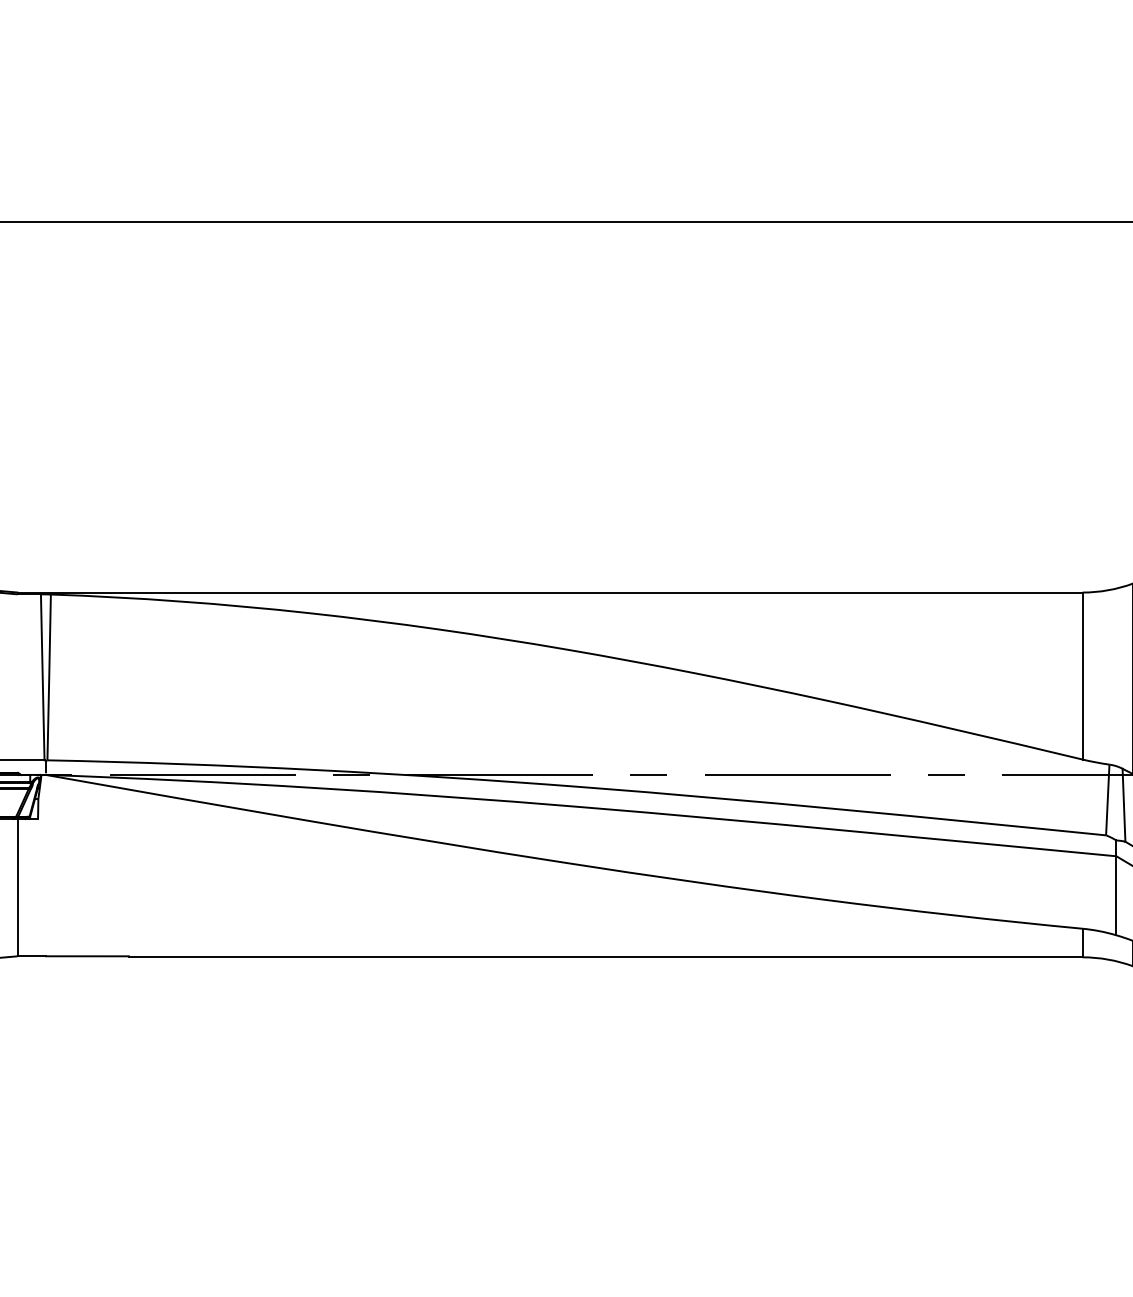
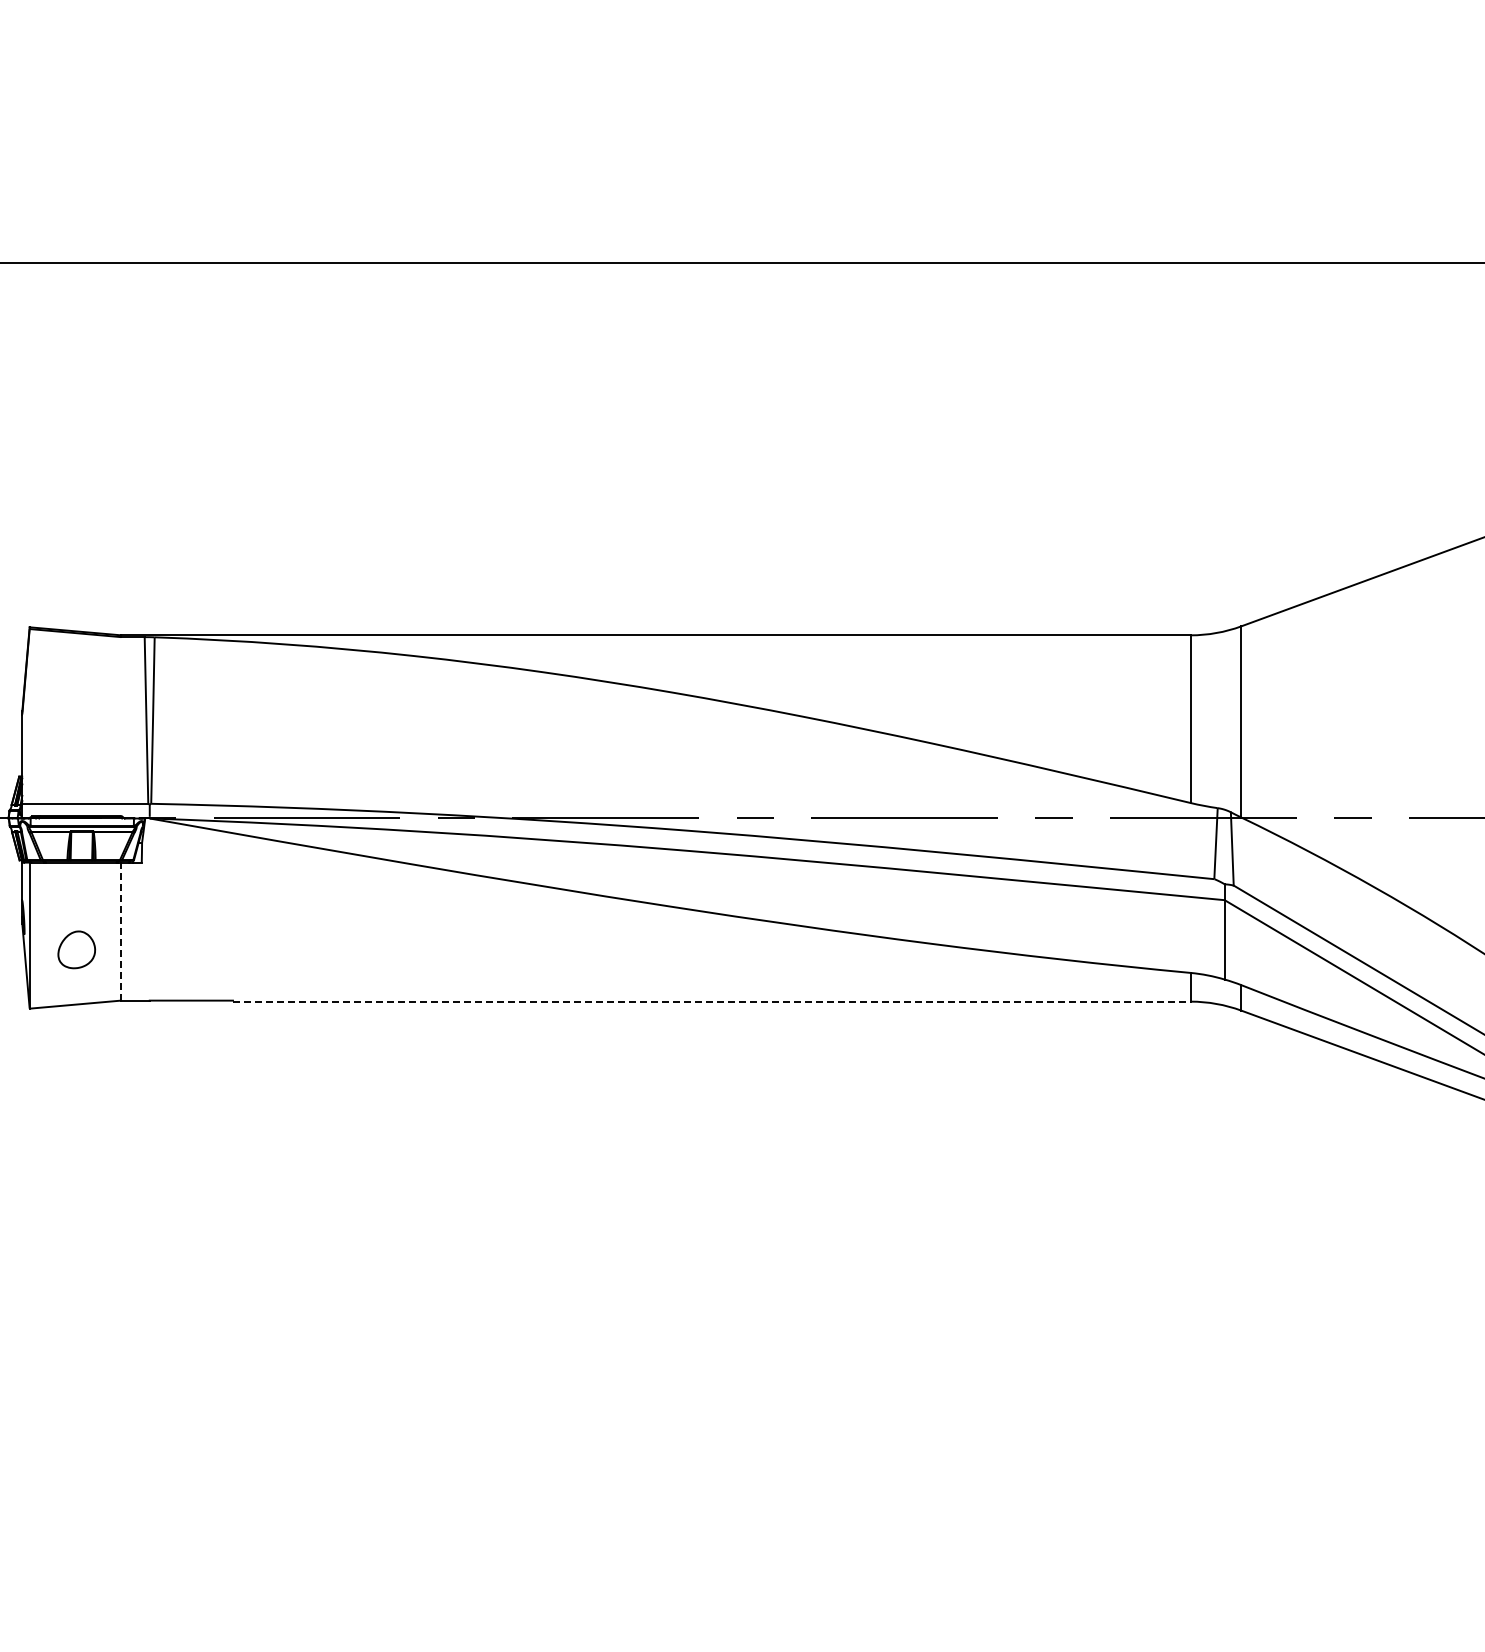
line: (17, 887) -> (121, 931), solid -> dashed
line: (605, 957) -> (711, 1001), solid -> dashed

